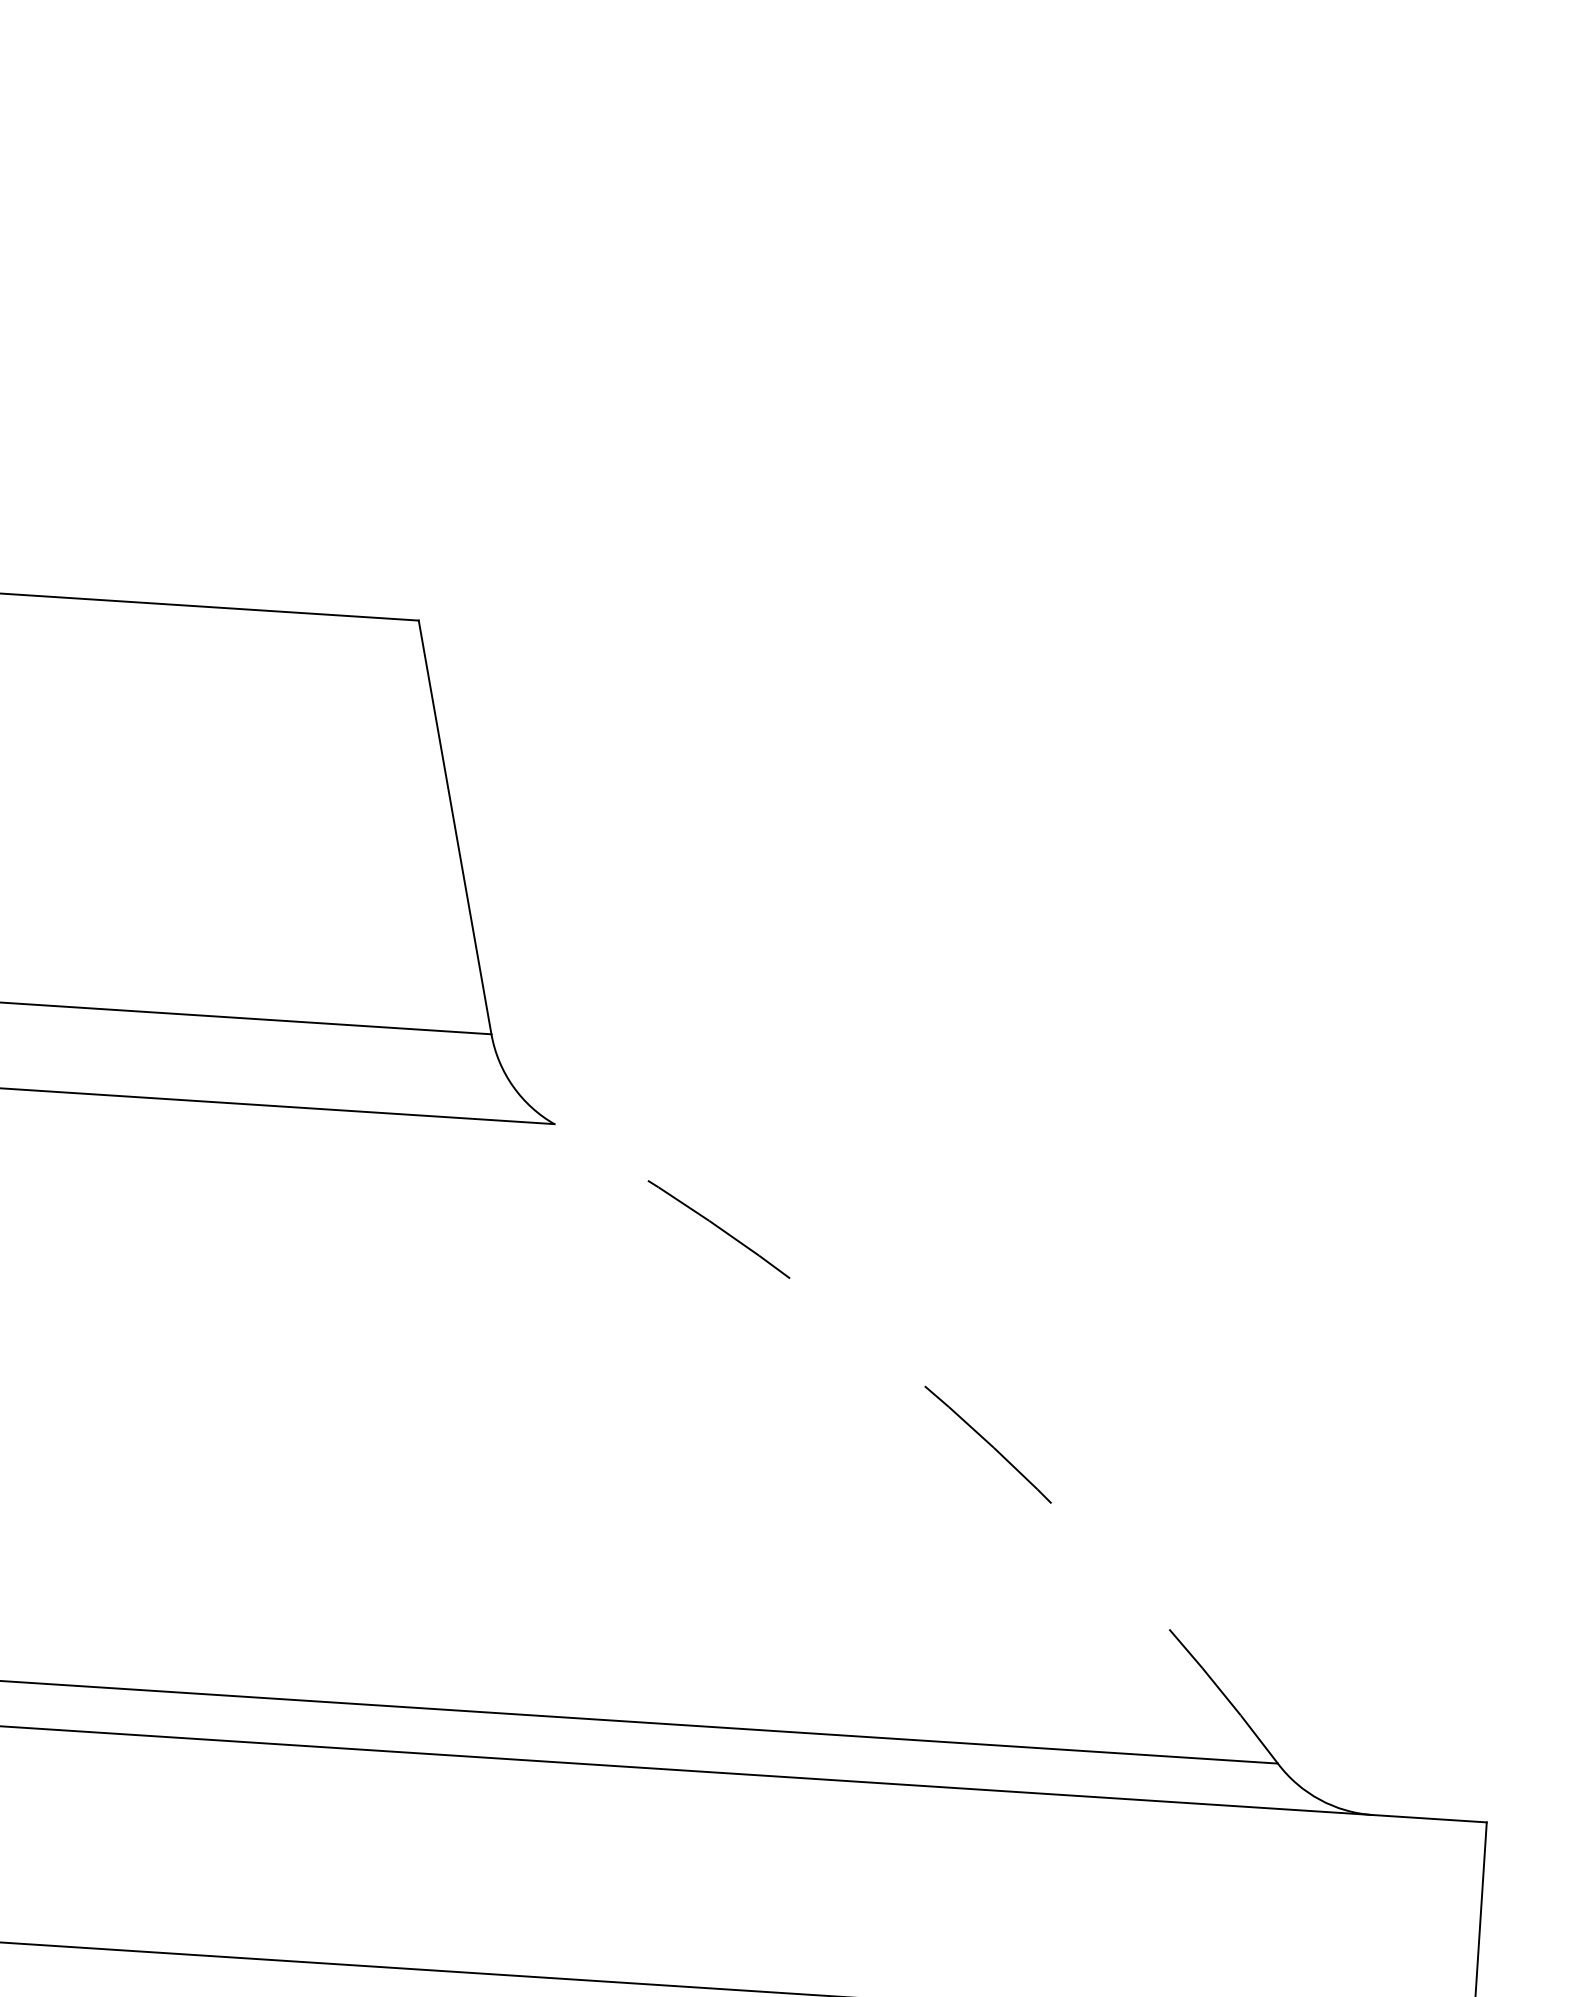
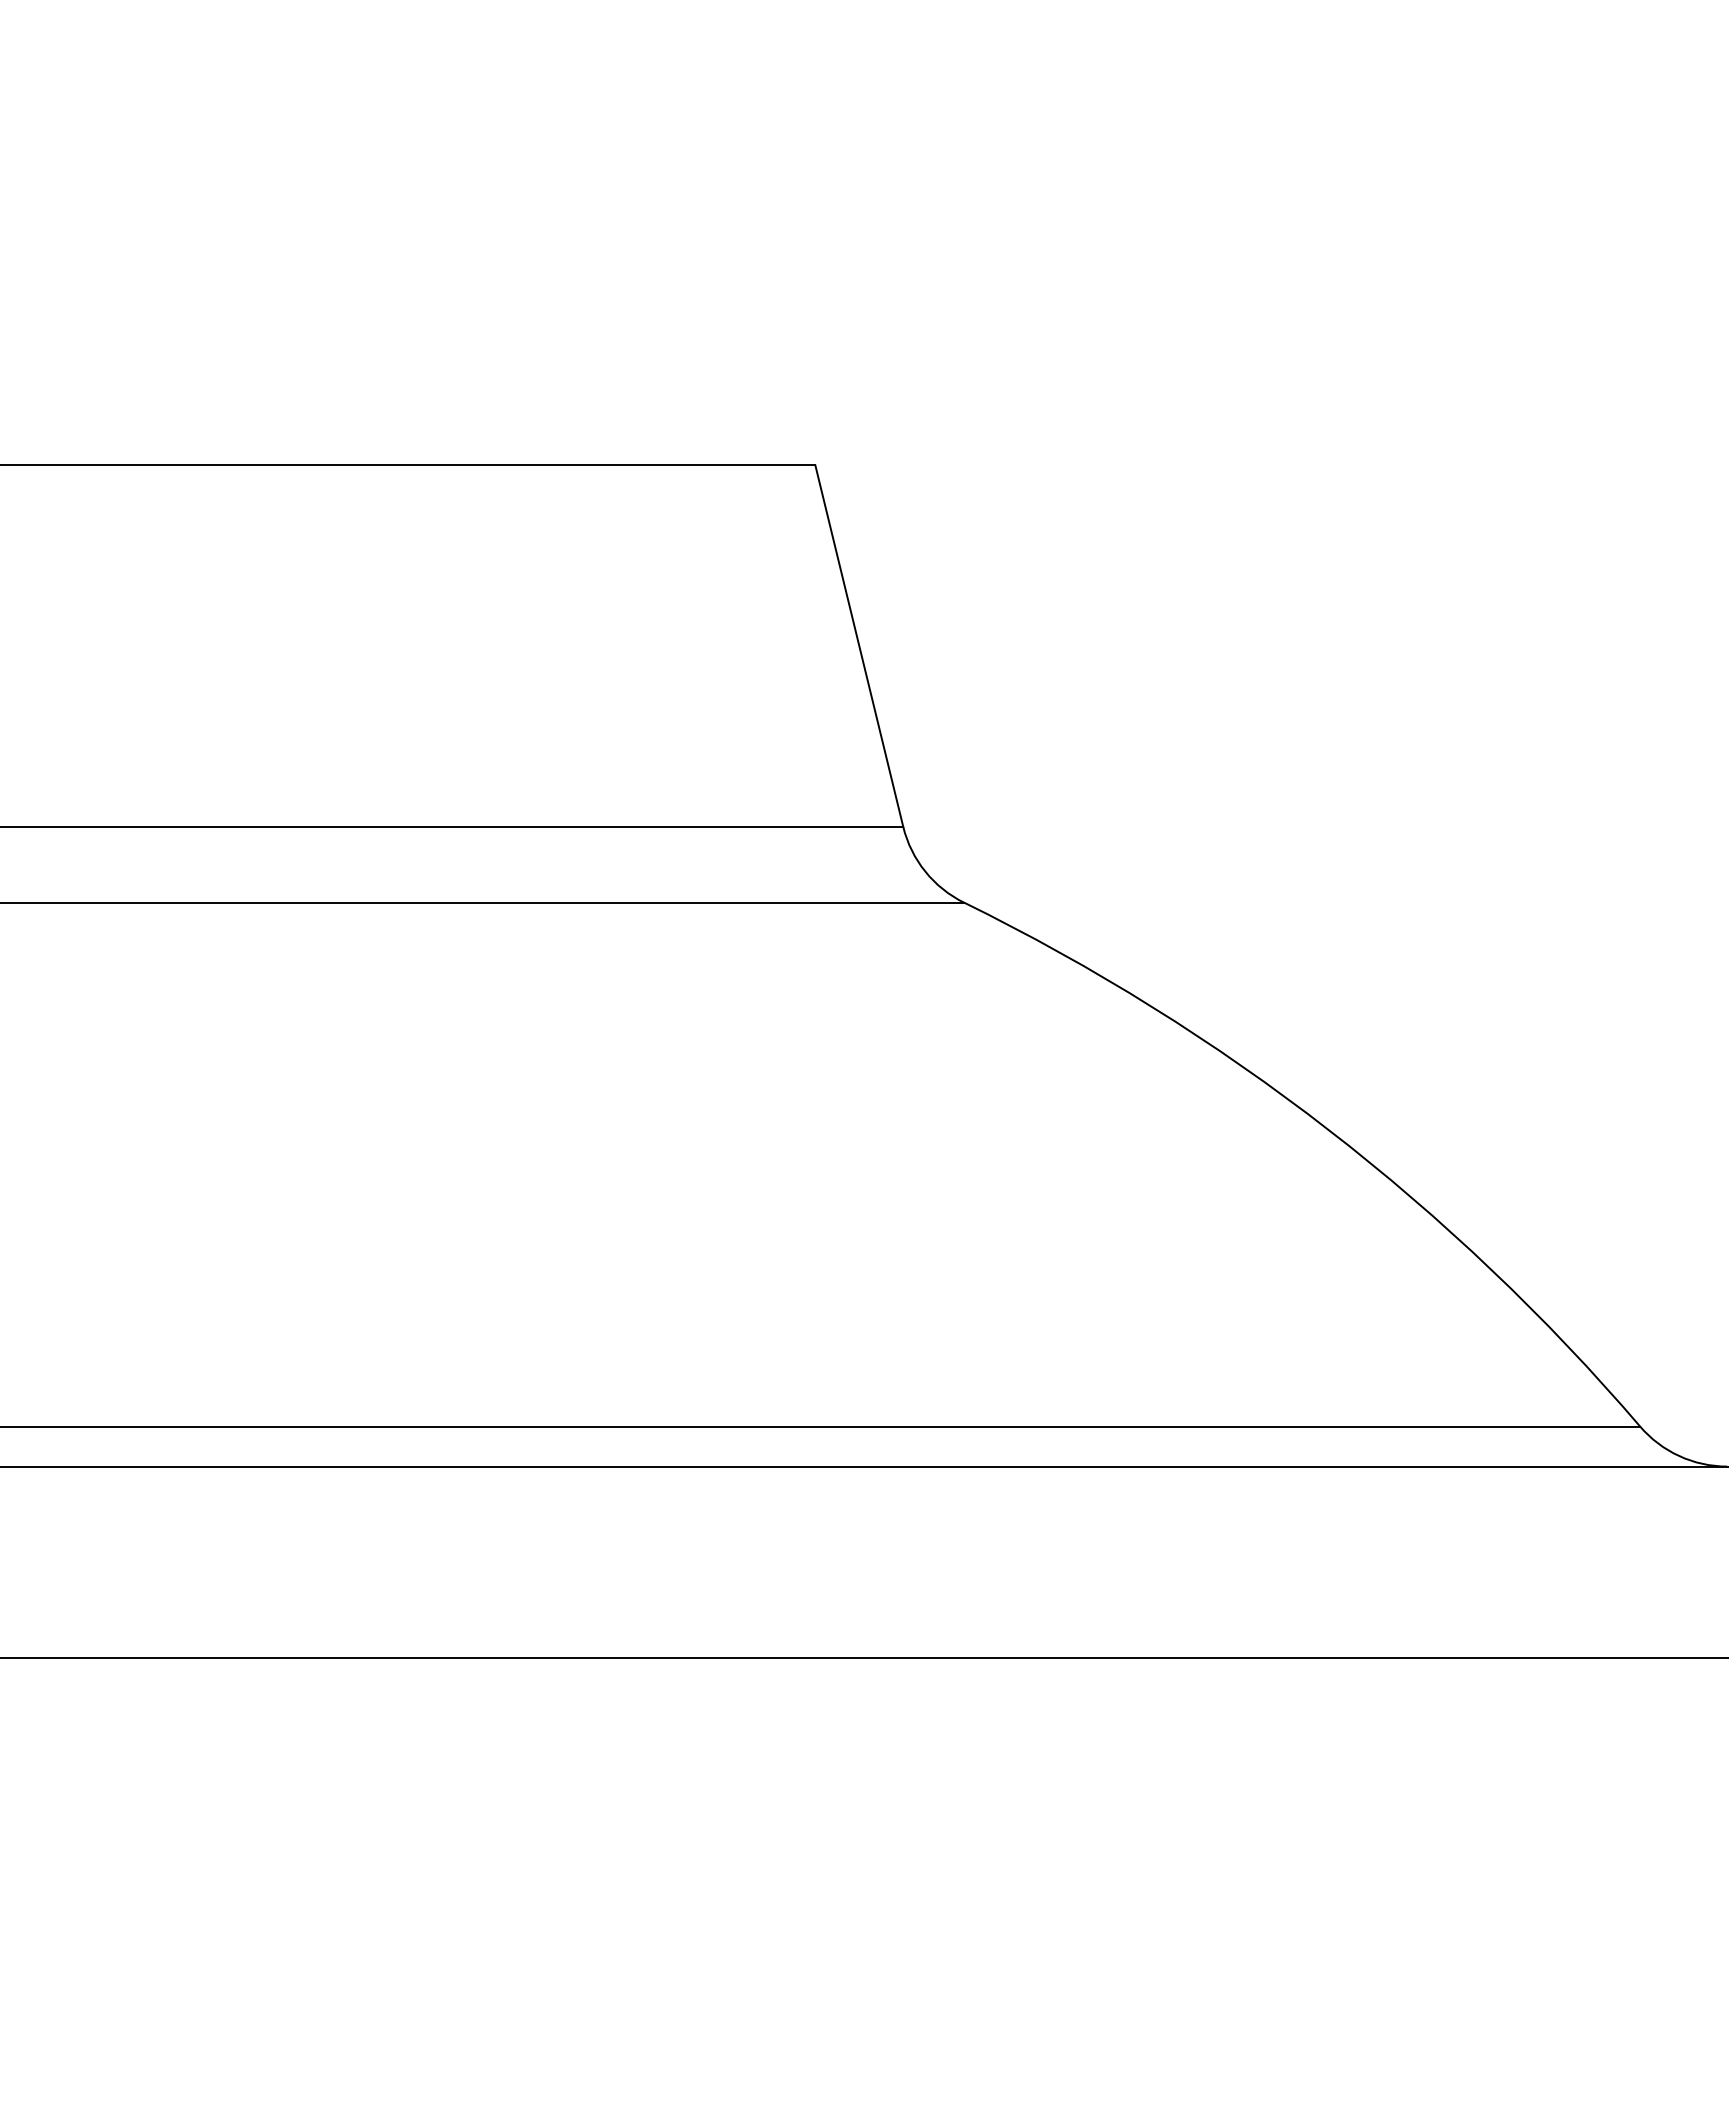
arc: (948, 1407) -> (1328, 1130), dashed -> solid

